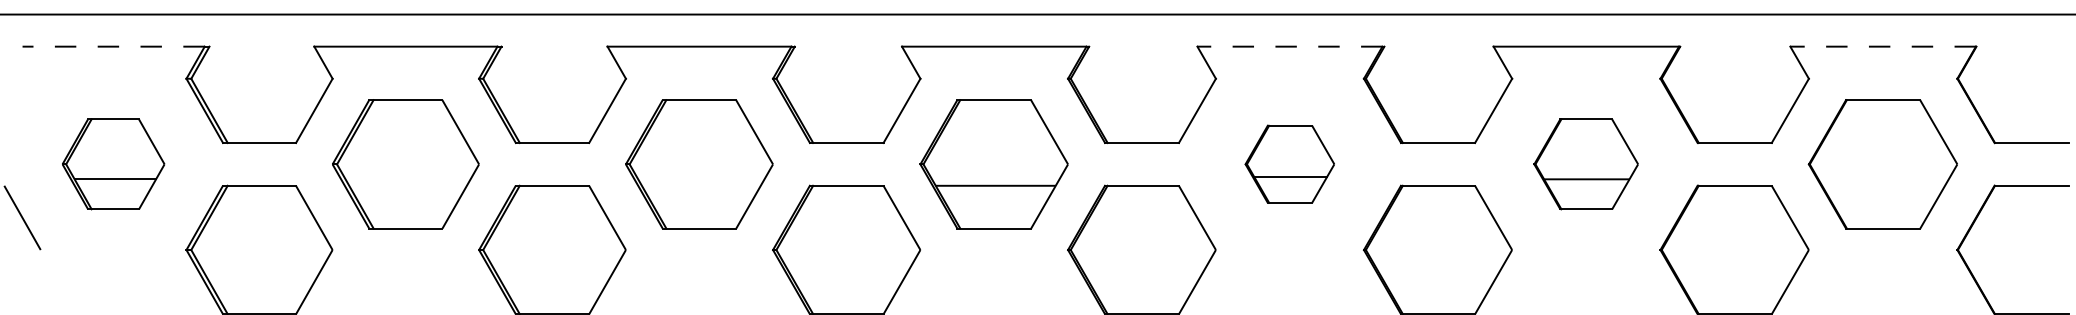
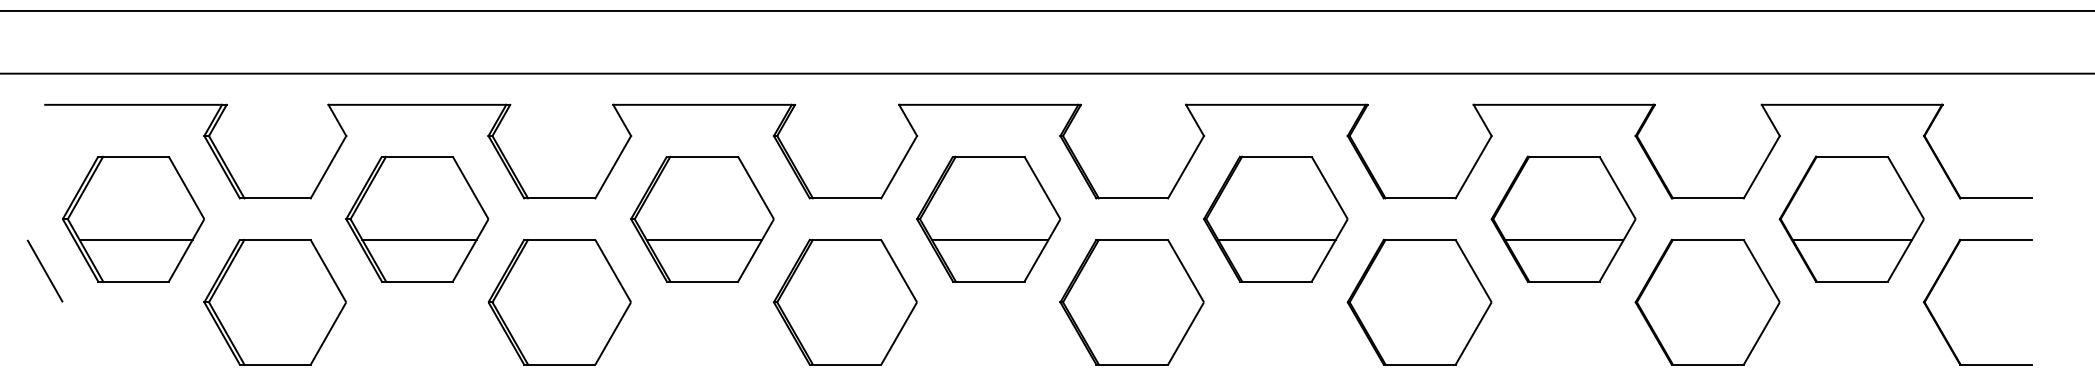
line: (113, 46) -> (133, 104), dashed -> solid
line: (1289, 46) -> (1275, 104), dashed -> solid
line: (1882, 46) -> (1851, 104), dashed -> solid
part: (113, 163) -> (133, 218), size x1.43
part: (1289, 163) -> (1275, 218), size x1.67
part: (1586, 163) -> (1563, 218), size x1.43
line: (408, 185) -> (419, 239), added
line: (701, 185) -> (704, 239), added
line: (1883, 185) -> (1852, 239), added

